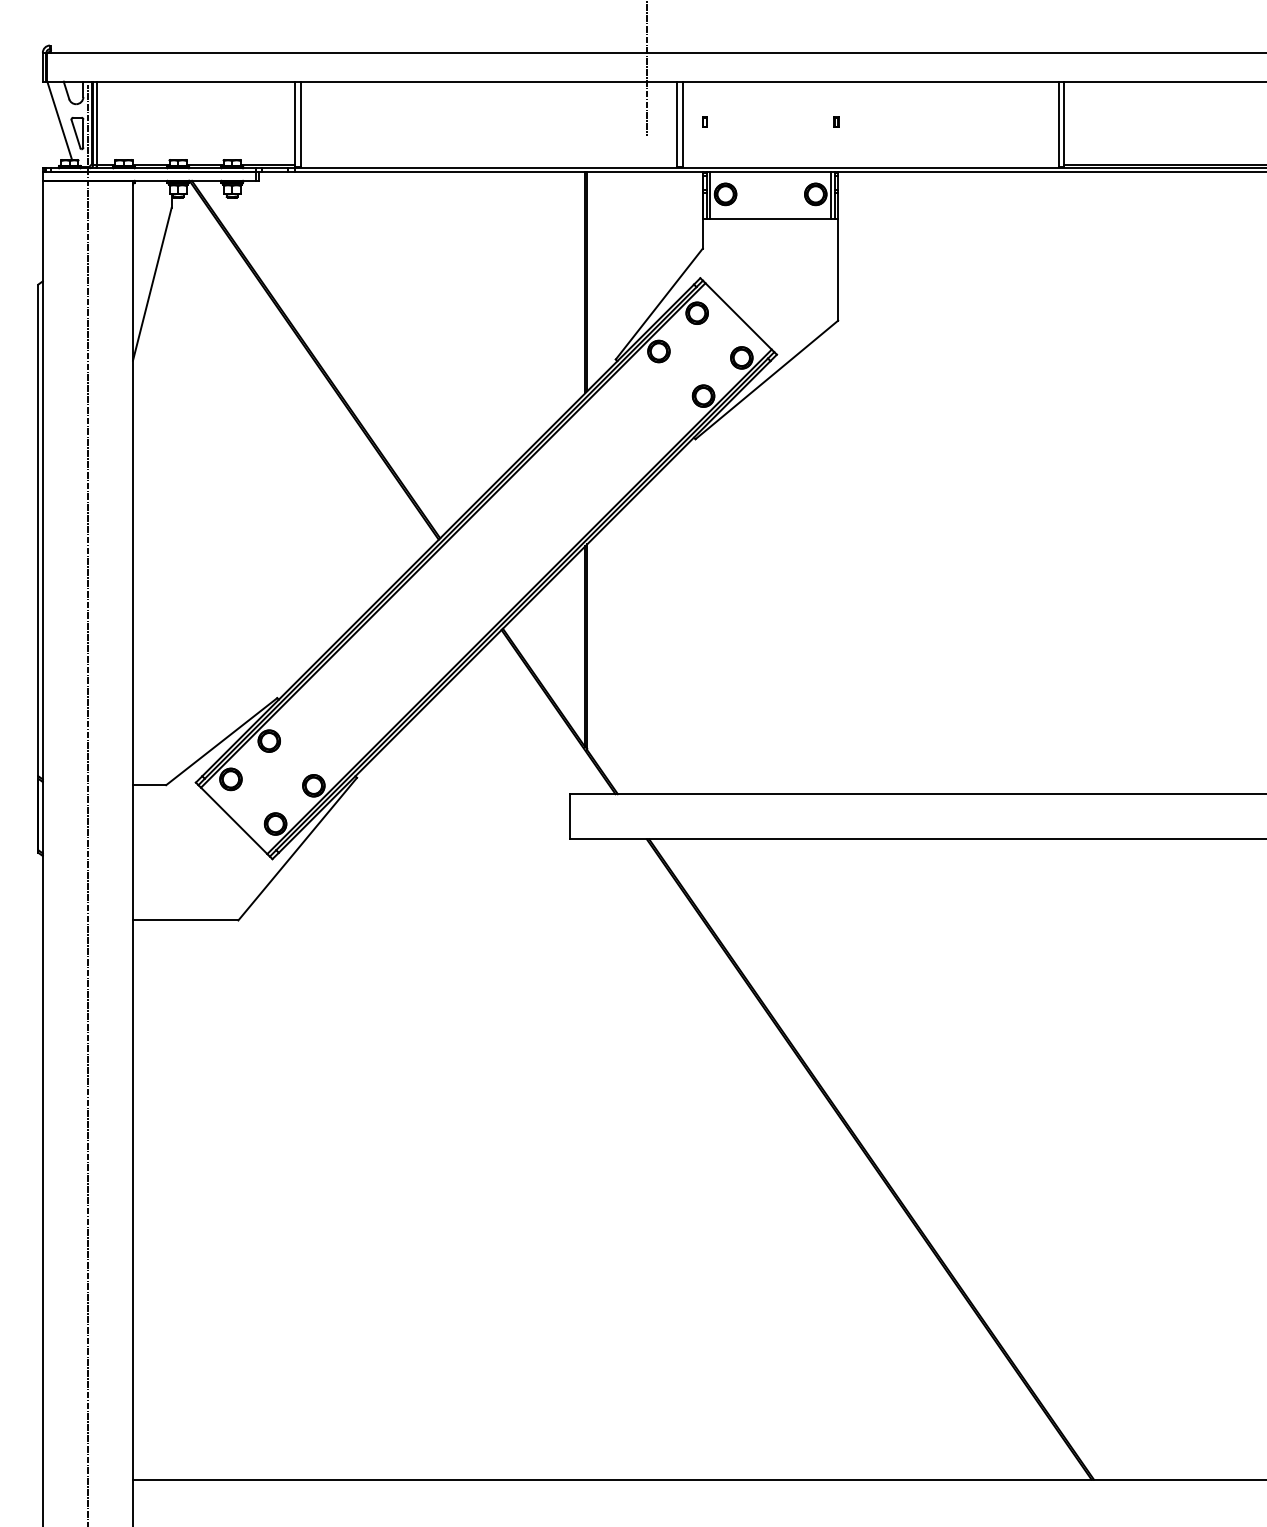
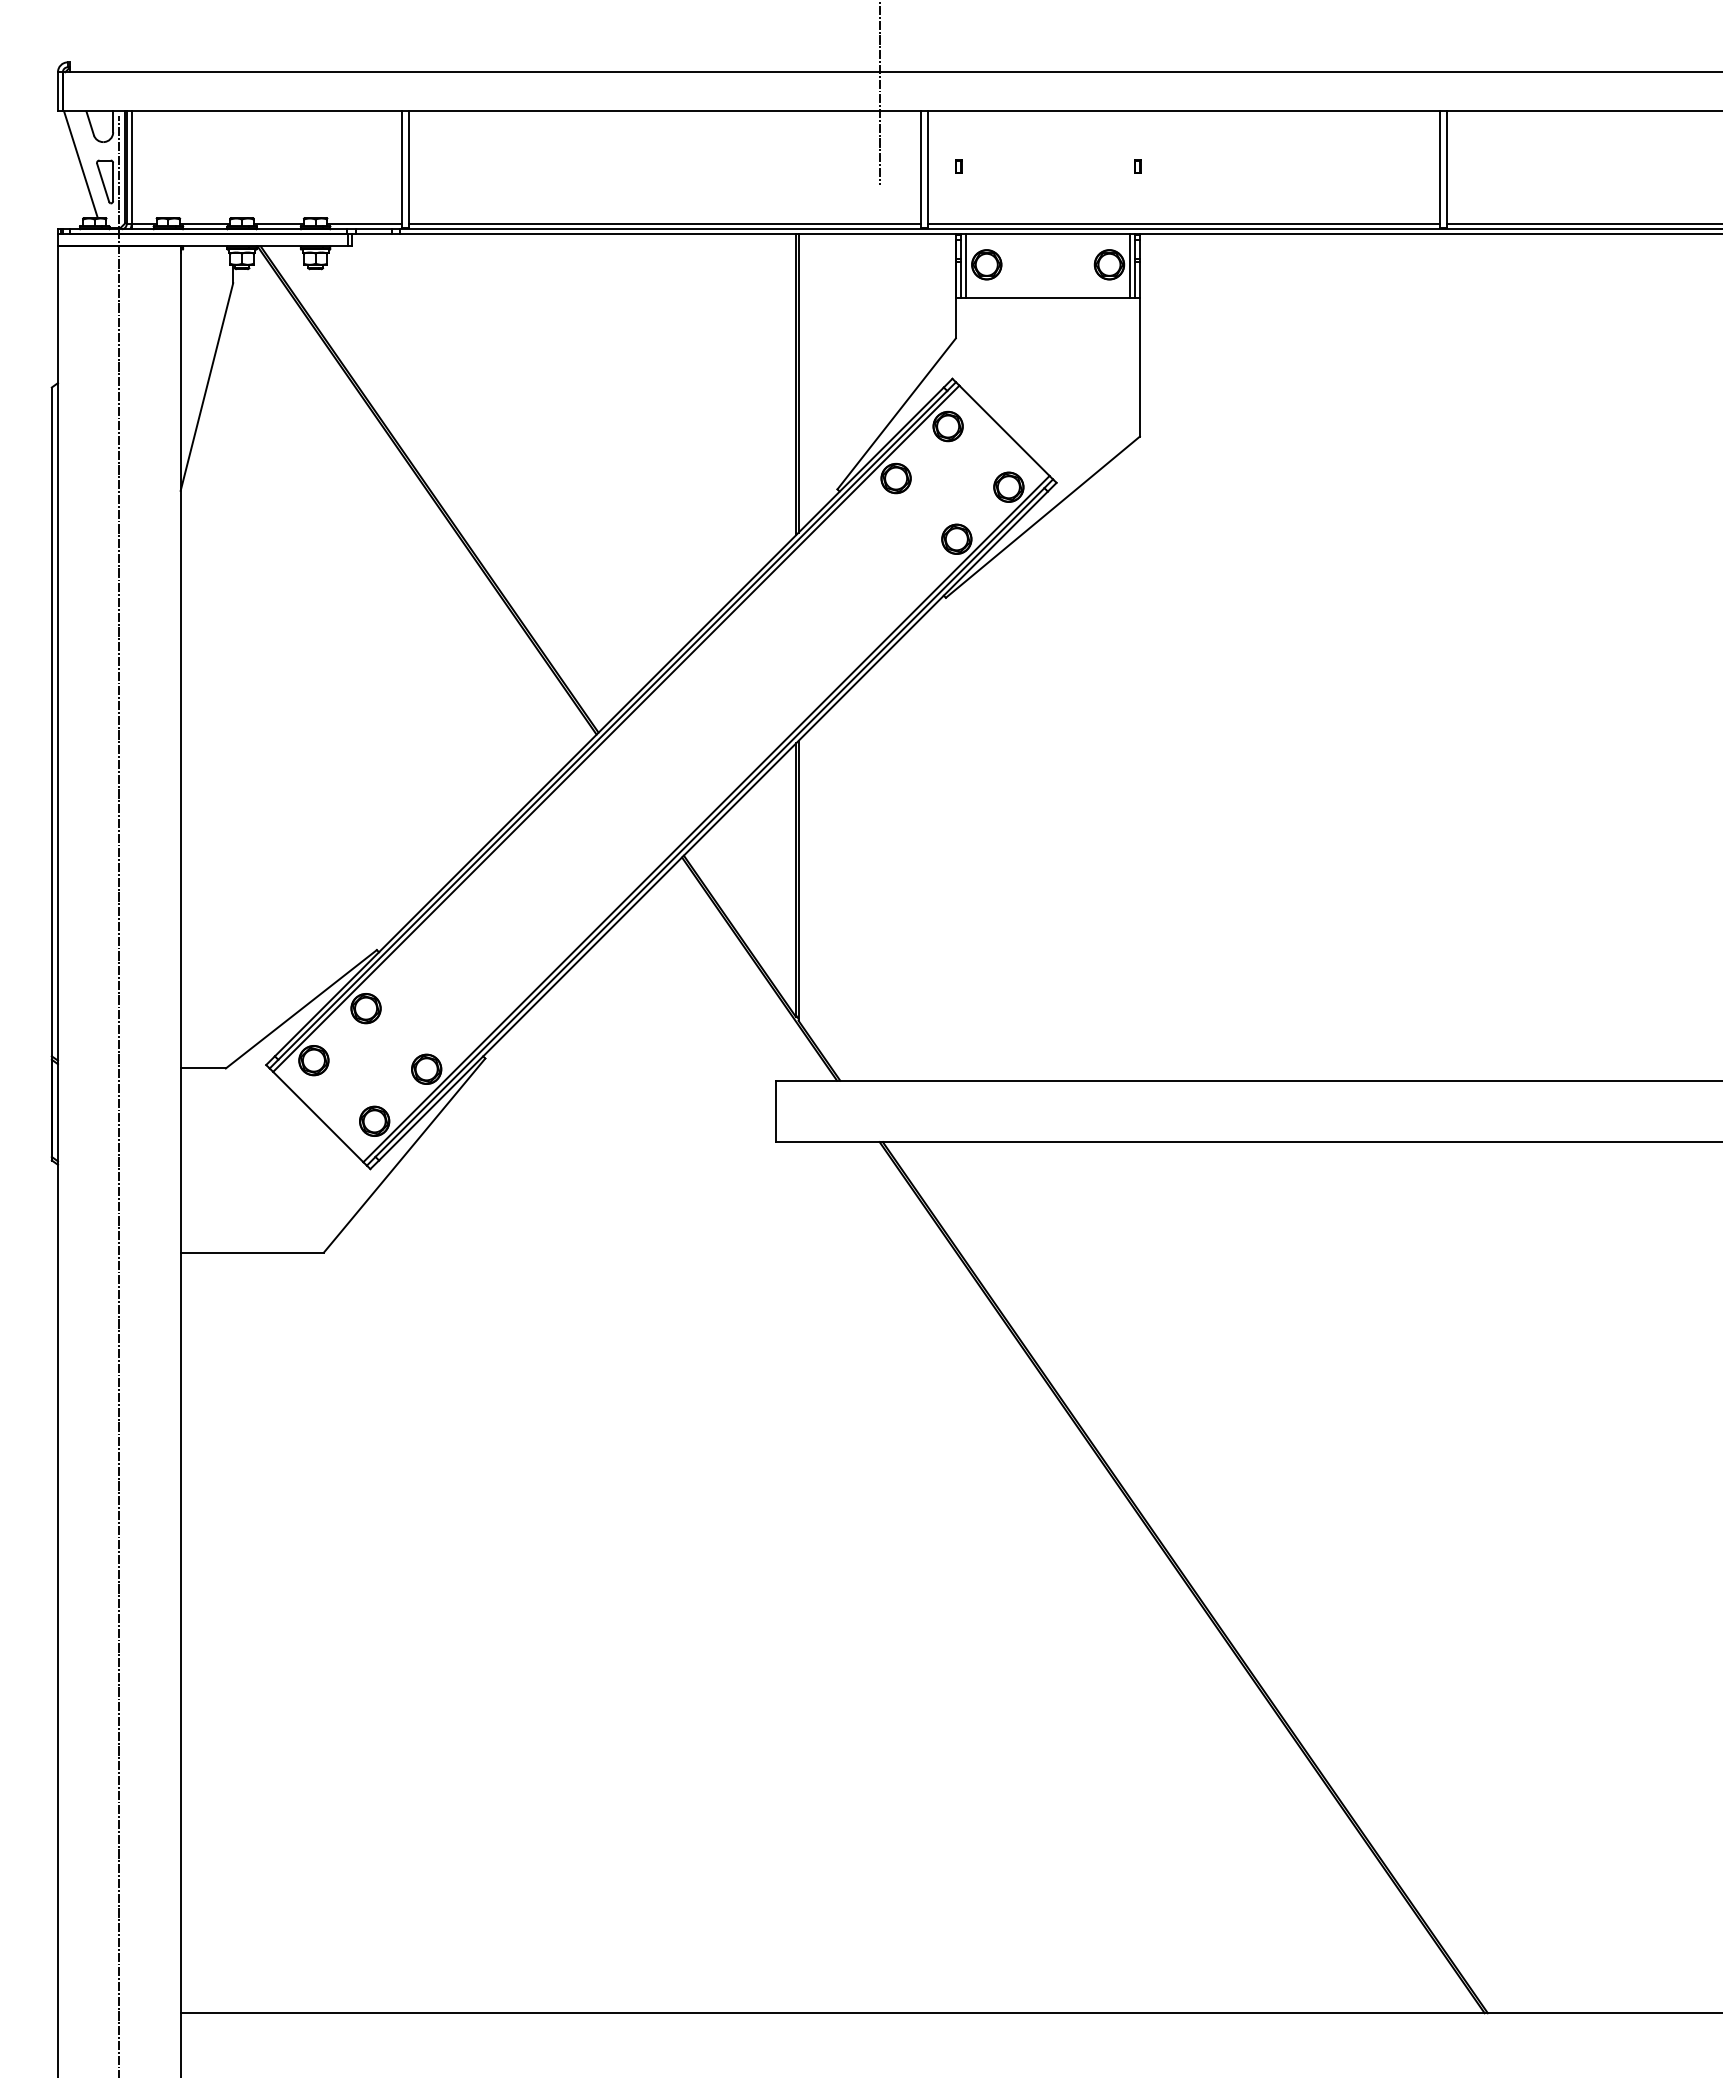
line: (488, 164) -> (664, 224), added
line: (870, 164) -> (1184, 224), added

